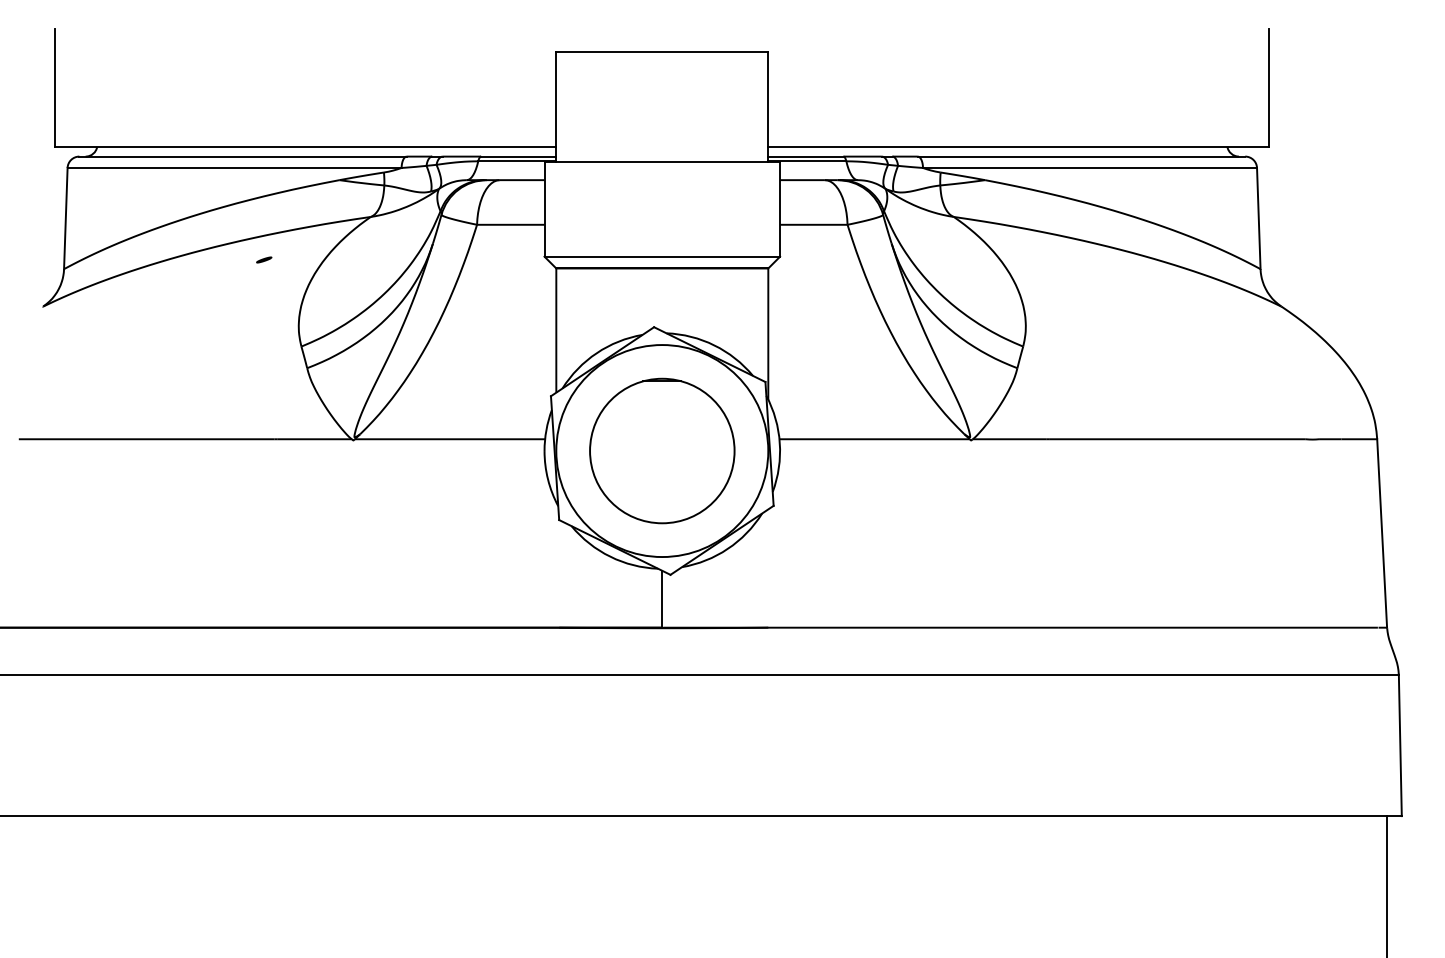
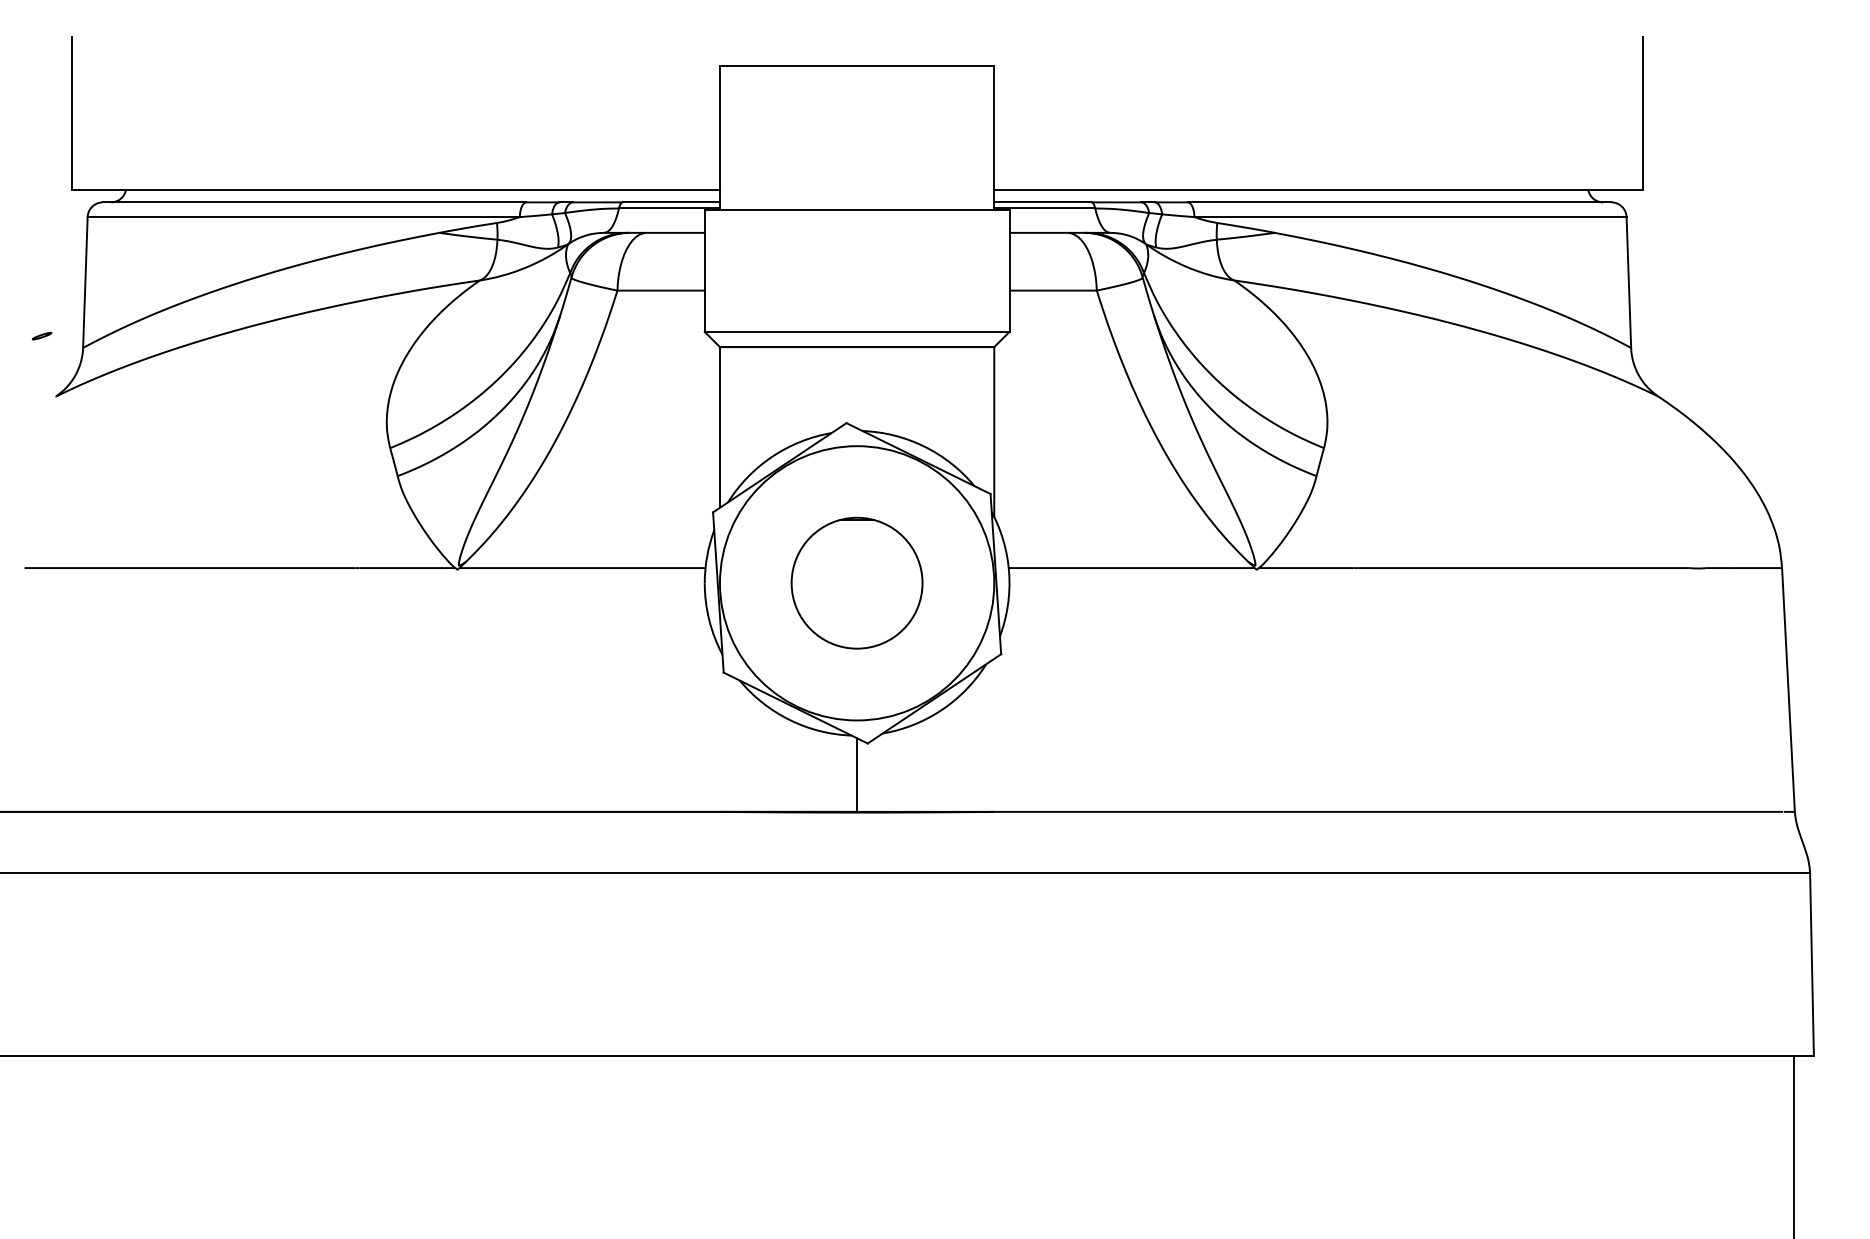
part: (263, 260) -> (41, 336), moved
part: (661, 450) -> (856, 582), size x0.7

